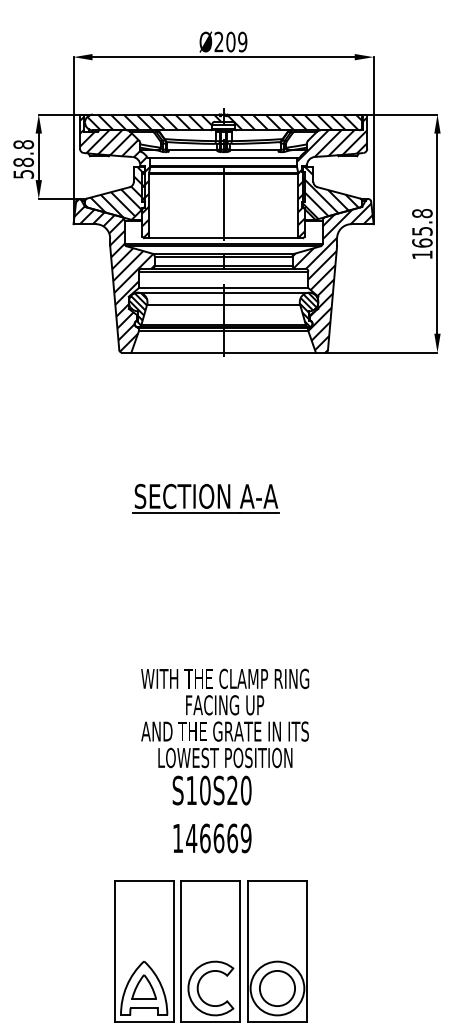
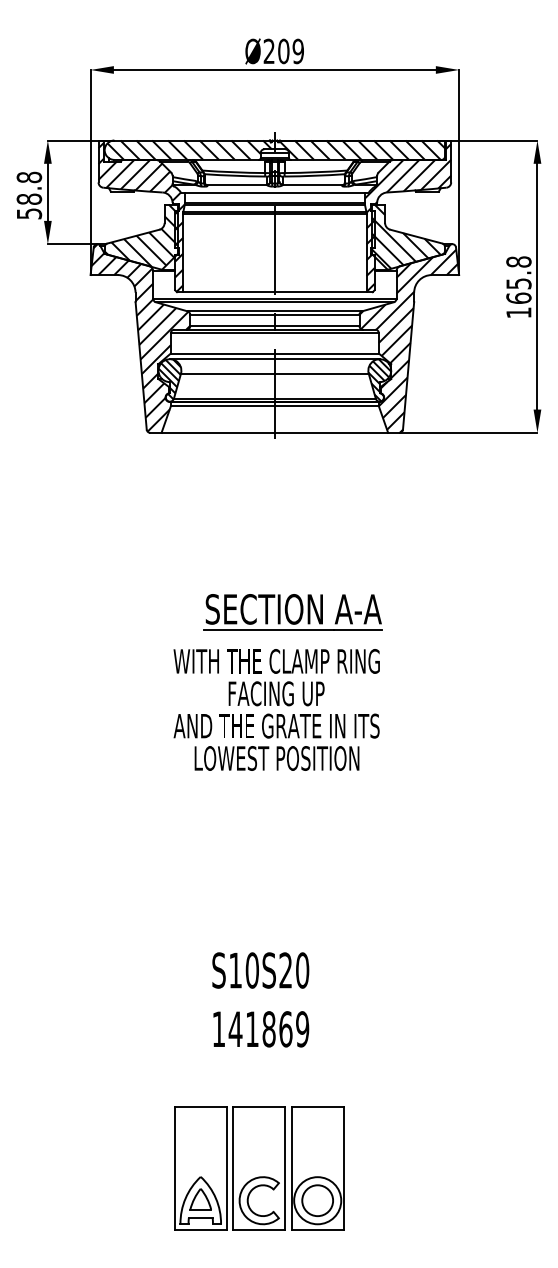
part: (205, 498) -> (292, 612), moved
text: (224, 718) -> (276, 709), moved
text: (211, 838) -> (260, 1029), 146669 -> 141869
part: (211, 951) -> (259, 1168), size x0.71

